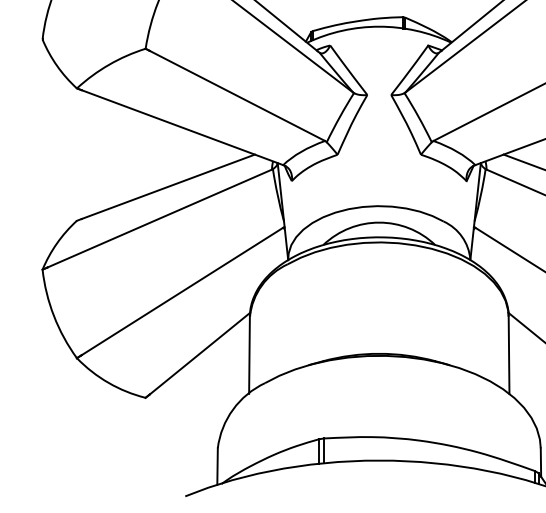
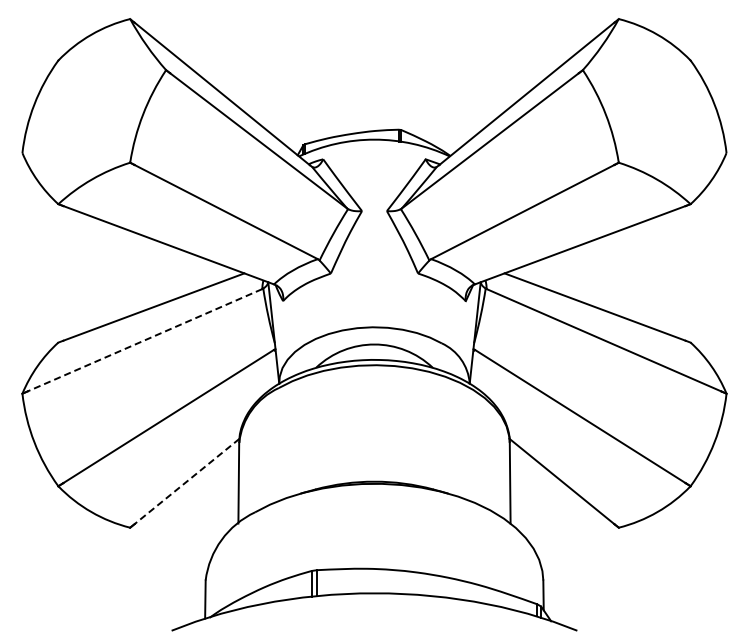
line: (160, 218) -> (145, 340), solid -> dashed
line: (200, 353) -> (187, 481), solid -> dashed

